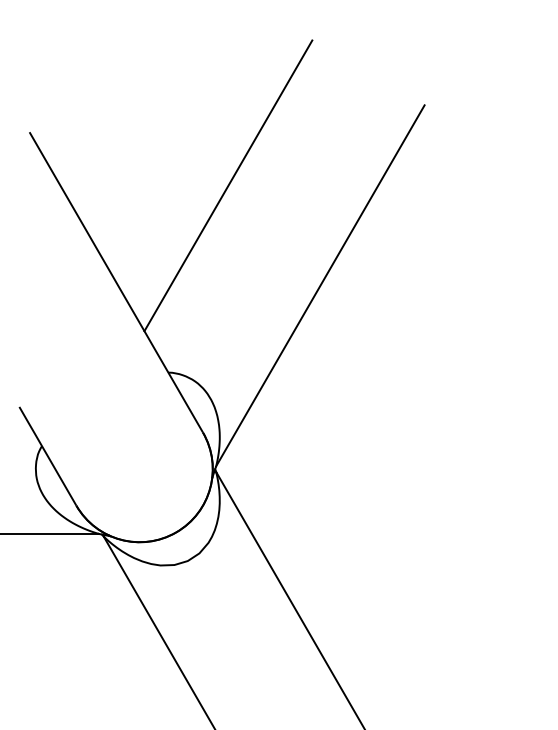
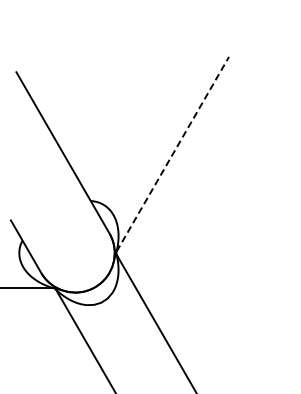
line: (227, 184) -> (122, 99), removed
line: (321, 284) -> (173, 153), solid -> dashed

